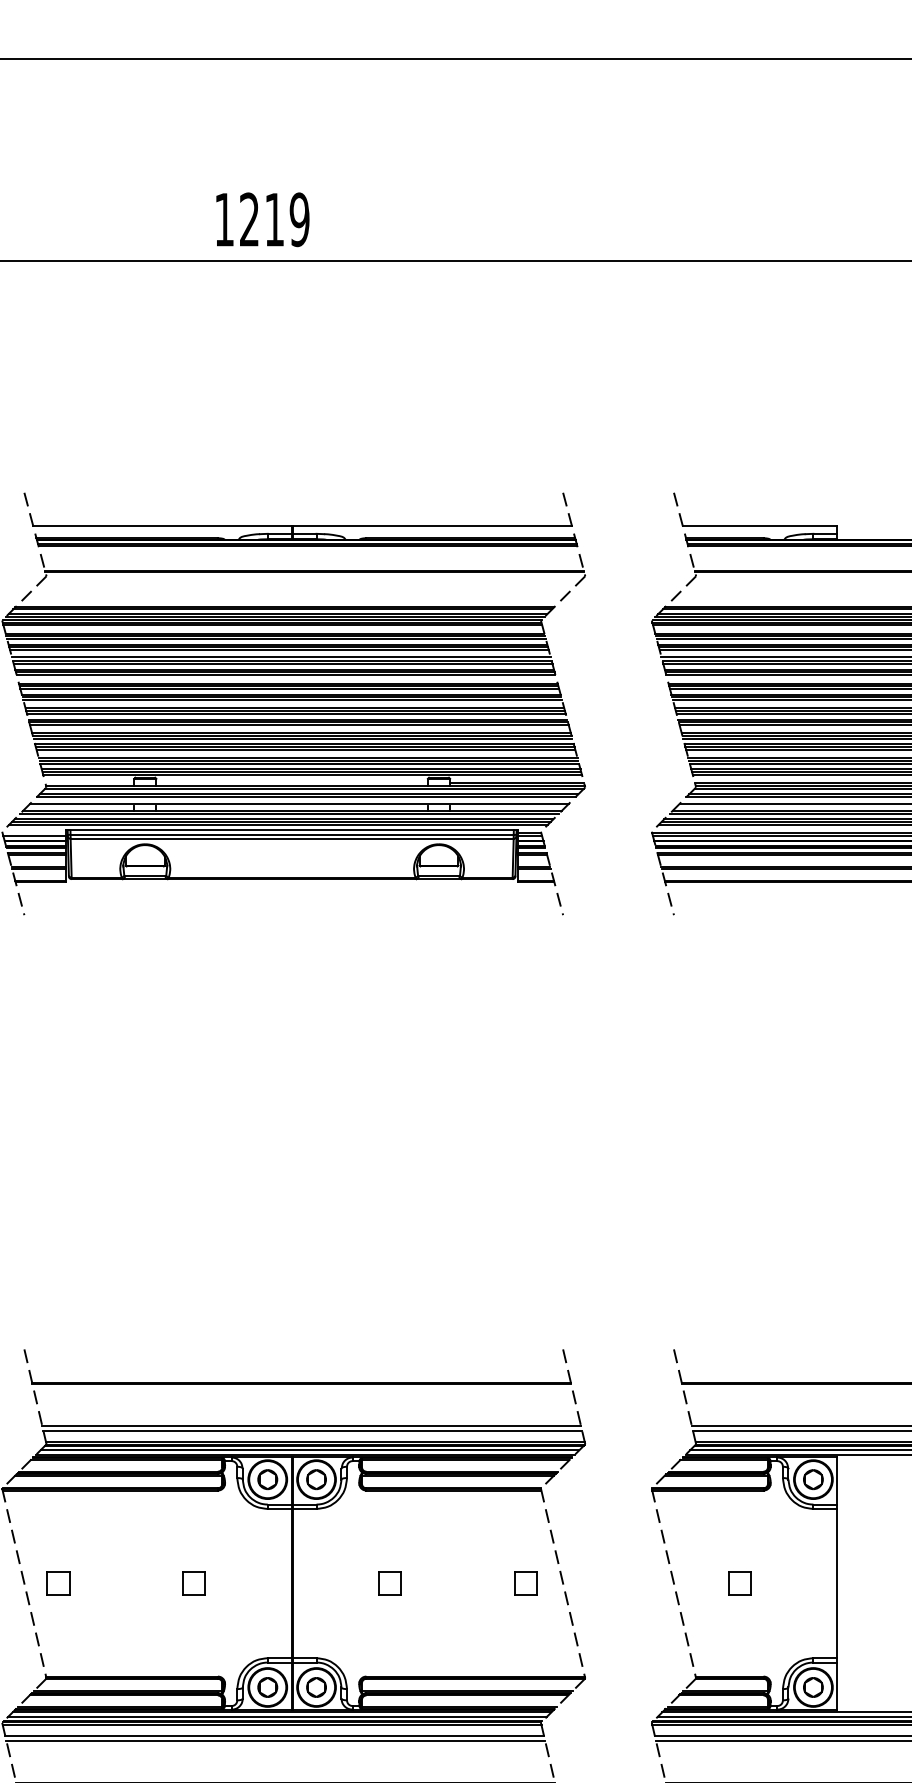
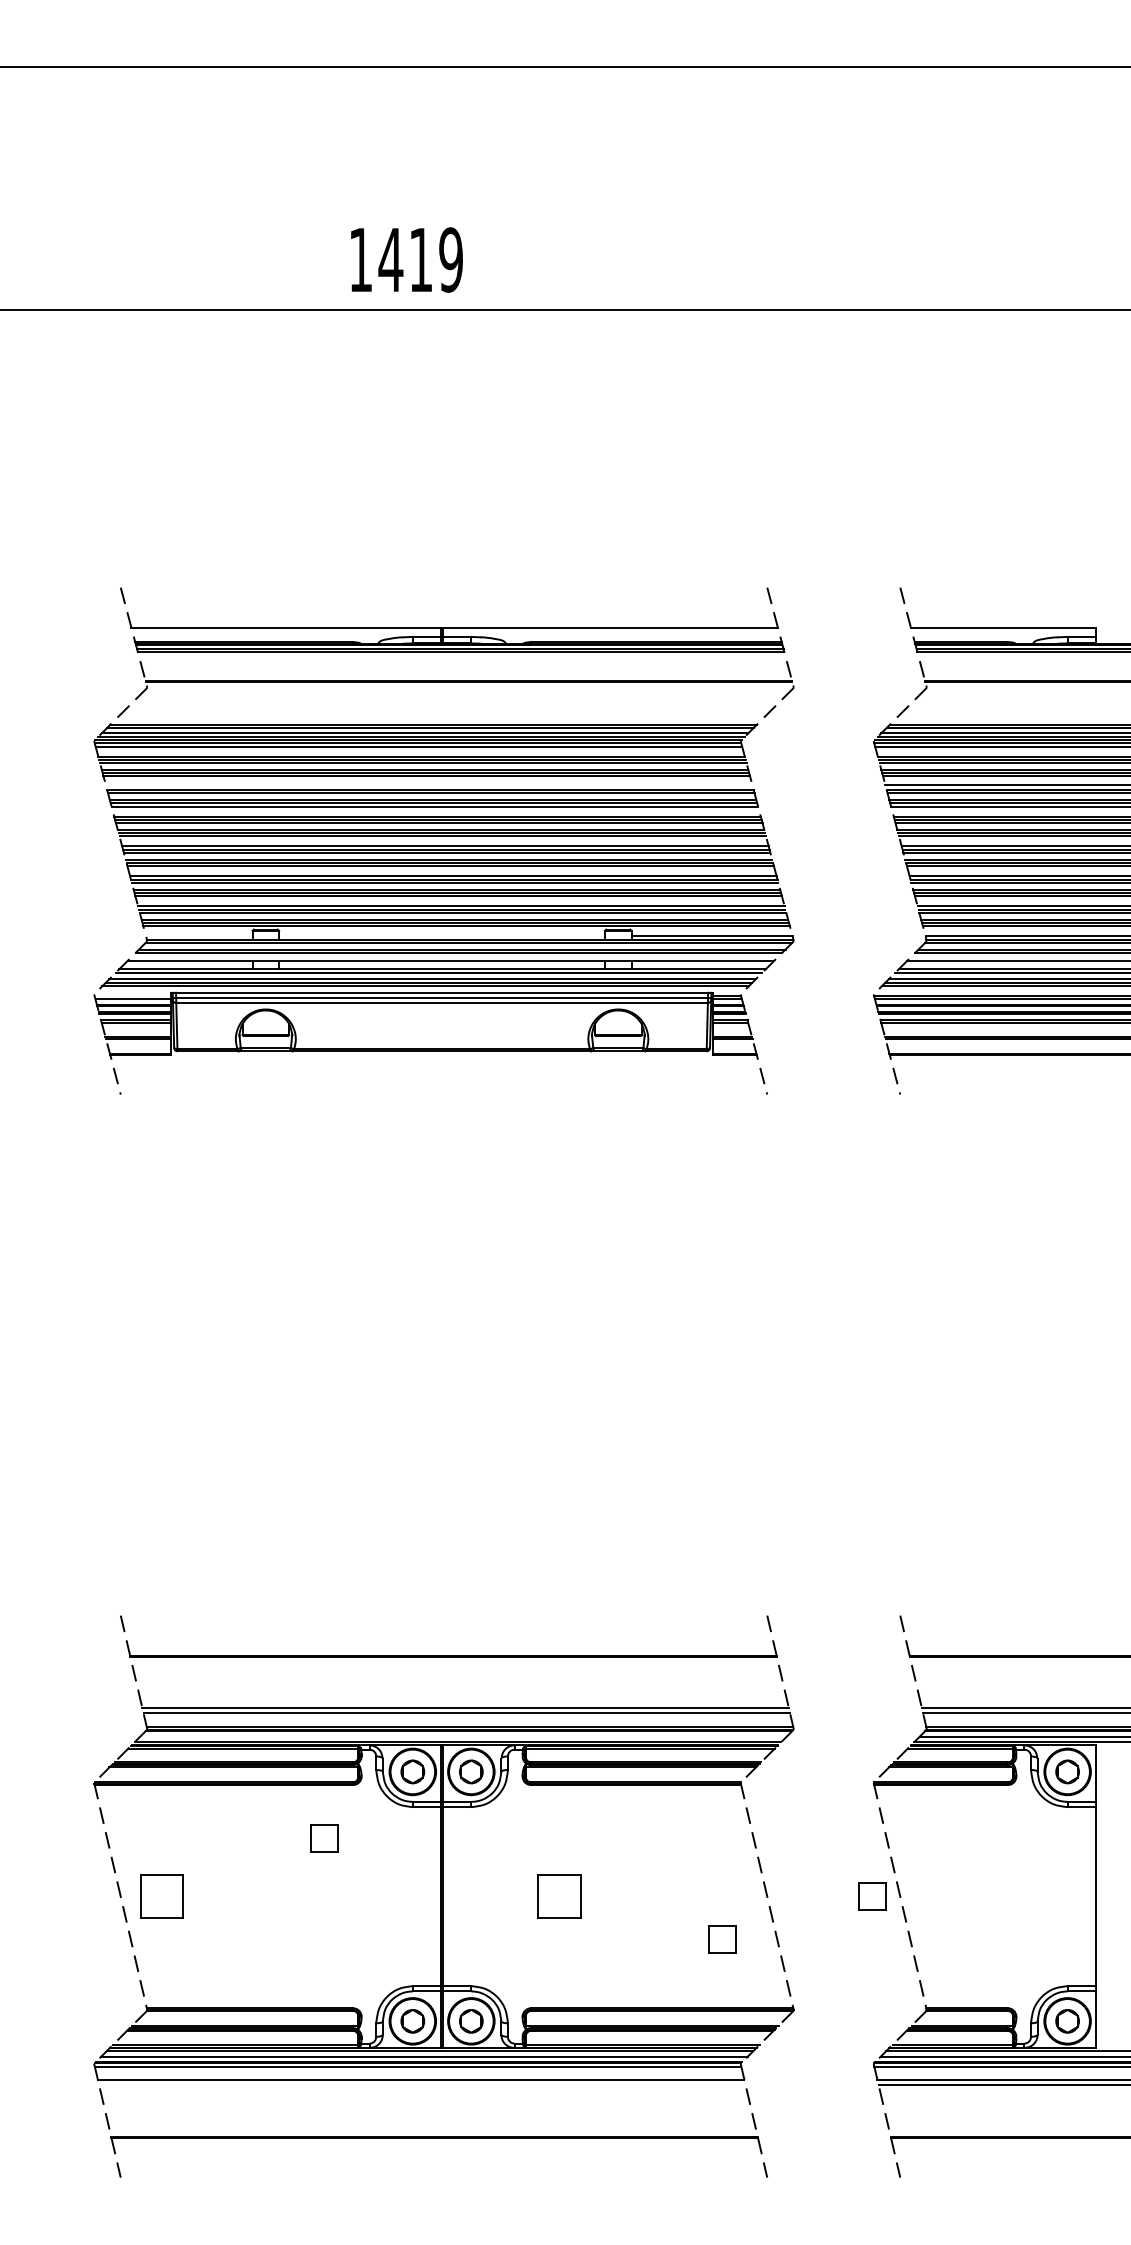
text: (249, 219) -> (390, 259), 1219 -> 1419
line: (280, 656) -> (428, 784), removed
line: (309, 1450) -> (463, 1736), removed
part: (58, 1583) -> (161, 1896), size x1.6
part: (194, 1583) -> (324, 1838), moved
part: (389, 1583) -> (559, 1896), size x1.6
part: (525, 1583) -> (722, 1939), moved
part: (739, 1583) -> (872, 1896), moved
line: (275, 1740) -> (422, 2085), removed

